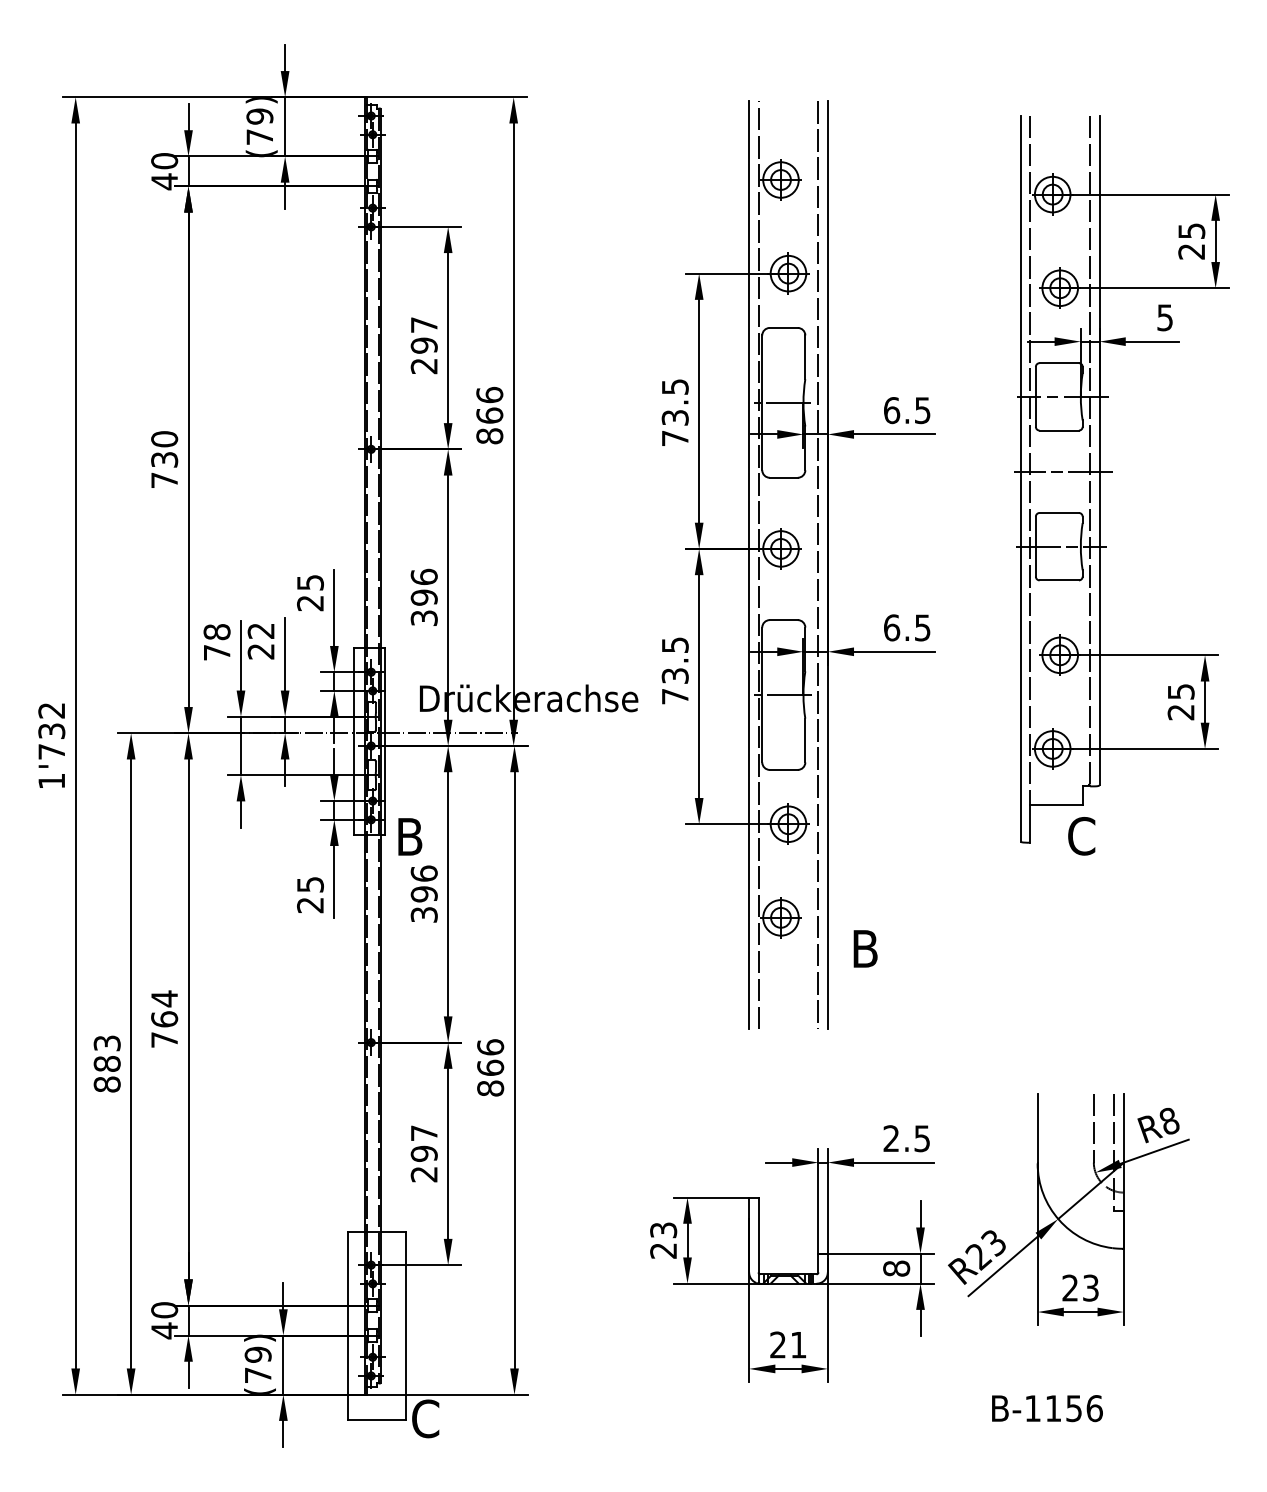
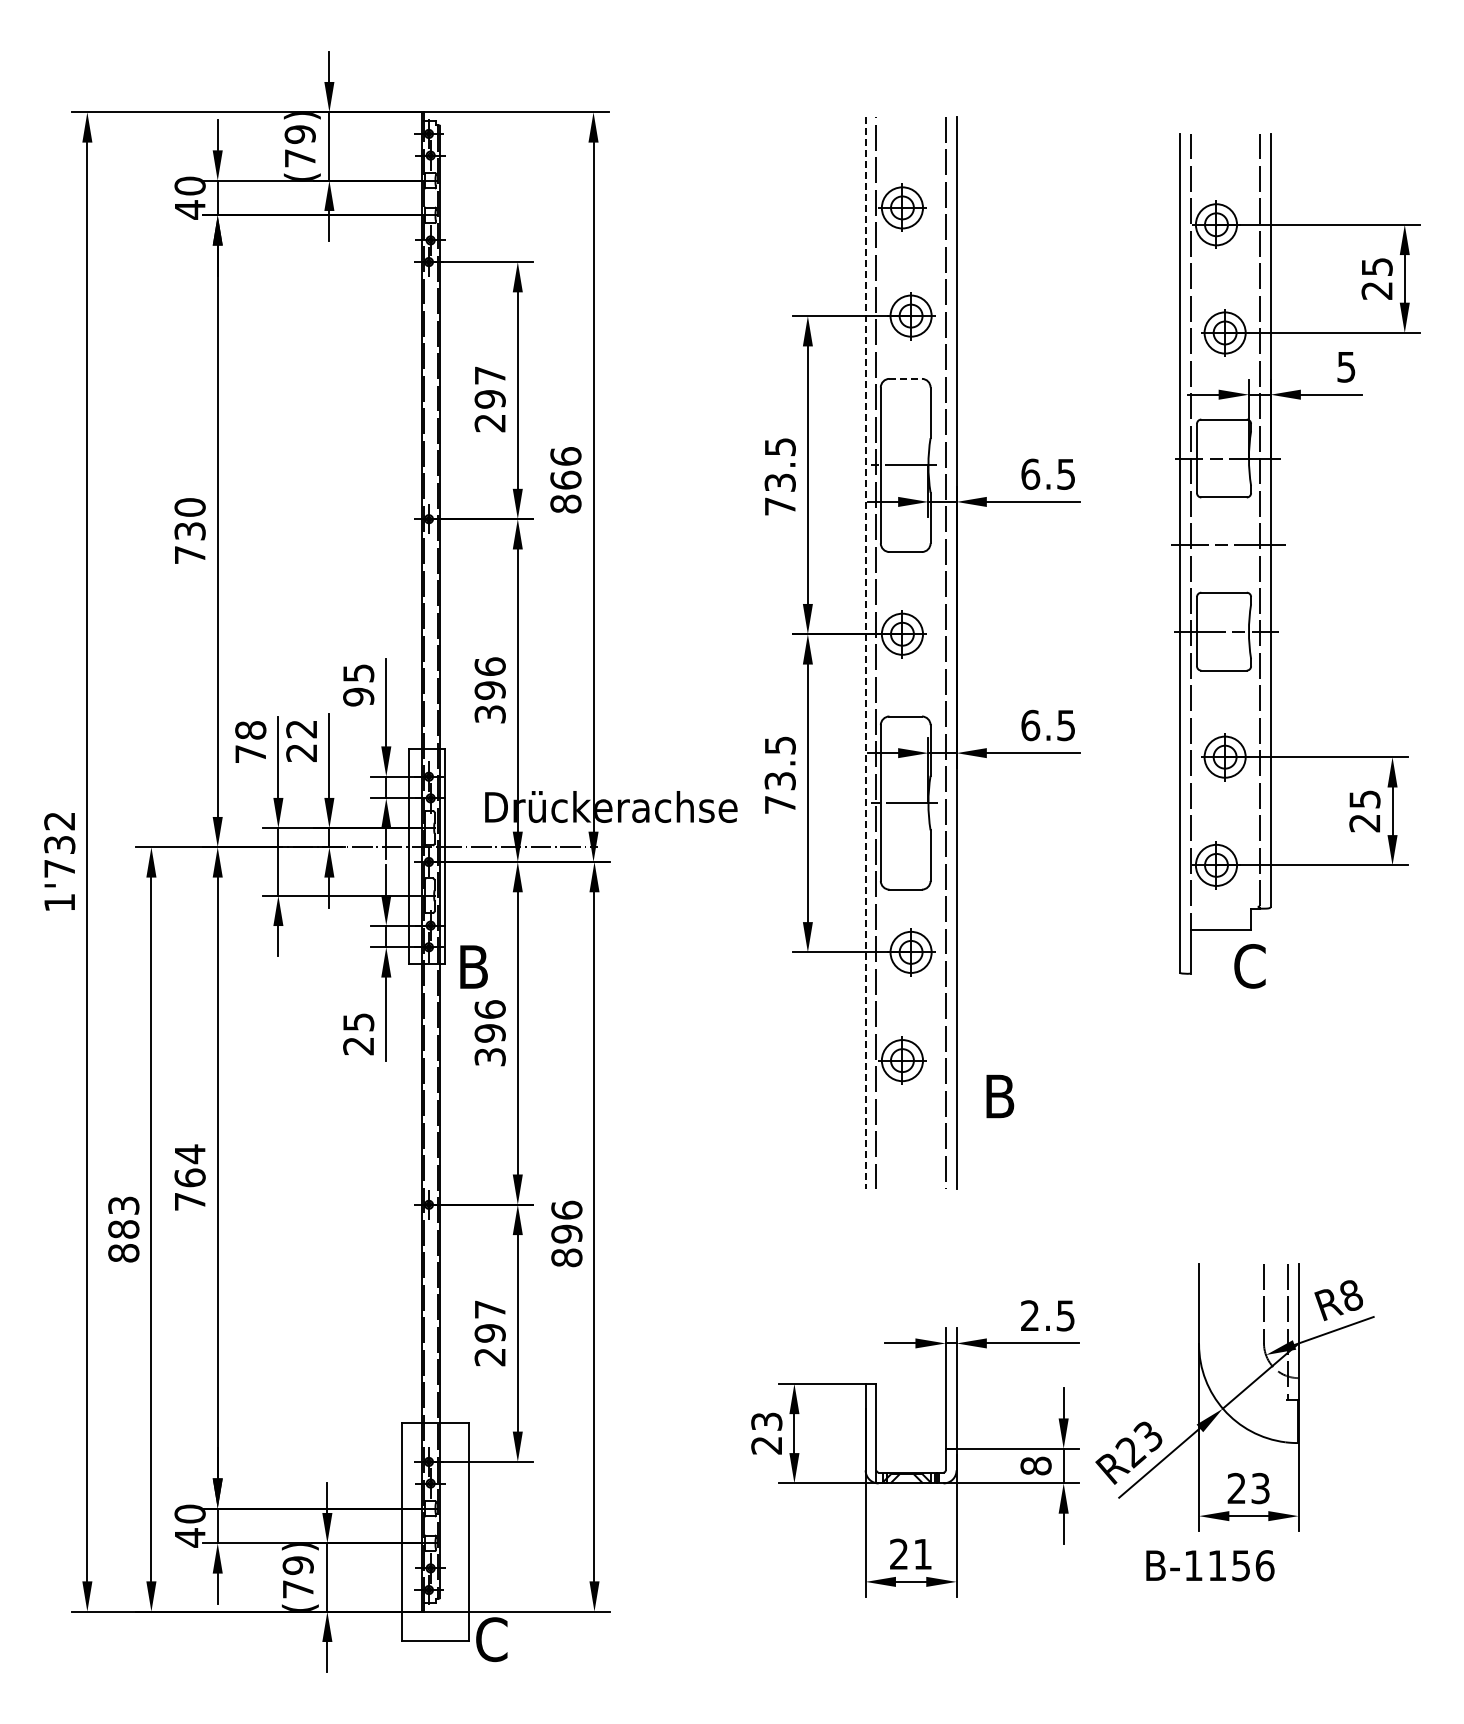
line: (784, 327) -> (906, 378), solid -> dashed
line: (749, 565) -> (865, 653), solid -> dashed
text: (310, 602) -> (358, 696), 25 -> 95
text: (490, 1067) -> (566, 1233), 866 -> 896
text: (1047, 1408) -> (1210, 1565), moved

